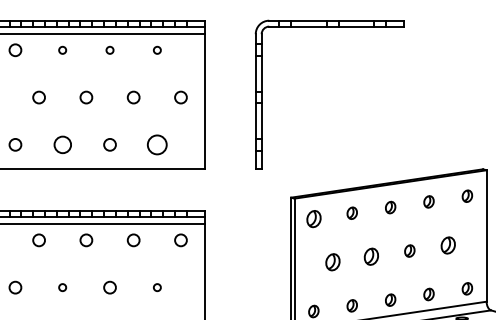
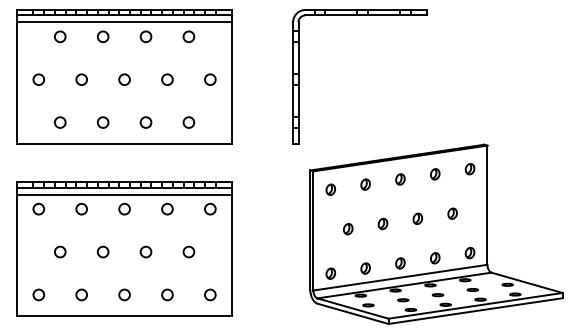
circle: (62, 49) -> (102, 36), size x1.67
circle: (109, 49) -> (145, 36), size x1.67
circle: (156, 49) -> (188, 36), size x1.67
part: (262, 94) -> (299, 76), moved
circle: (62, 144) -> (102, 122), size x0.71
circle: (156, 144) -> (188, 122), size x0.62
part: (313, 218) -> (330, 189), size x0.71
part: (448, 245) -> (452, 213), size x0.71
part: (370, 256) -> (382, 223), size x0.71
part: (333, 262) -> (348, 229), size x0.71
circle: (62, 287) -> (102, 251), size x1.67
circle: (156, 287) -> (188, 251), size x1.67

